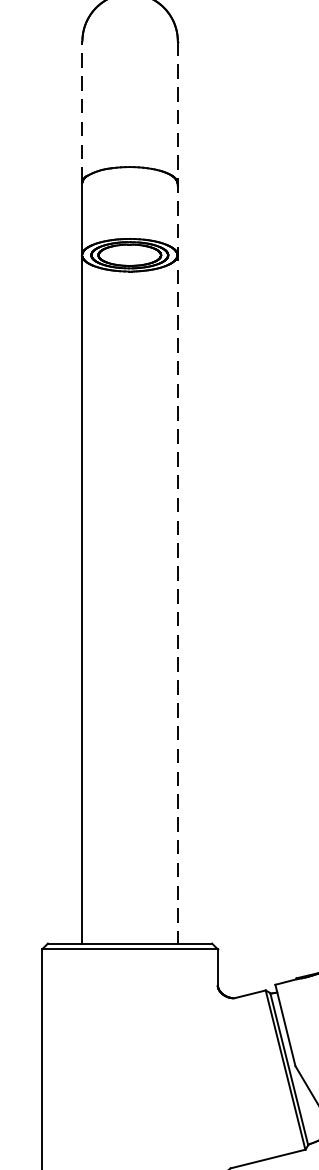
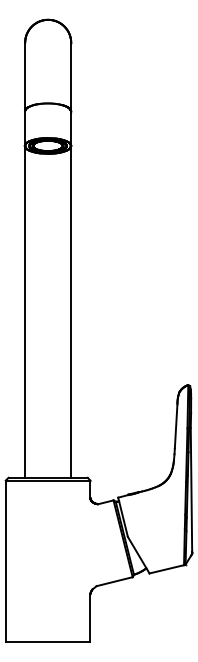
line: (83, 111) -> (25, 76), dashed -> solid
line: (178, 492) -> (71, 260), dashed -> solid

